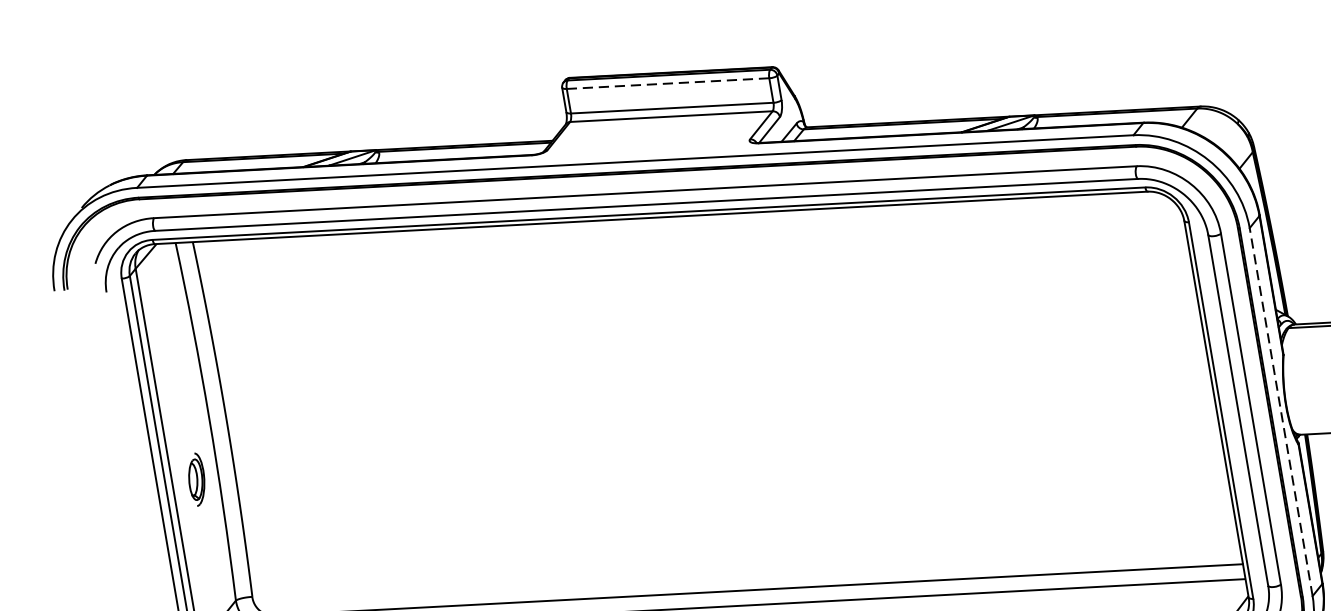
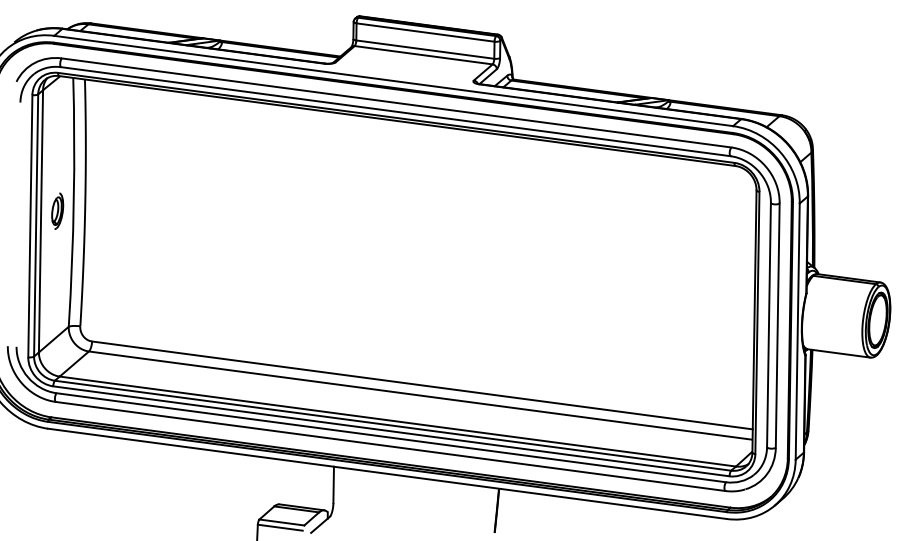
line: (667, 83) -> (425, 32), dashed -> solid
line: (1280, 412) -> (797, 331), dashed -> solid
part: (196, 478) -> (57, 210), moved

